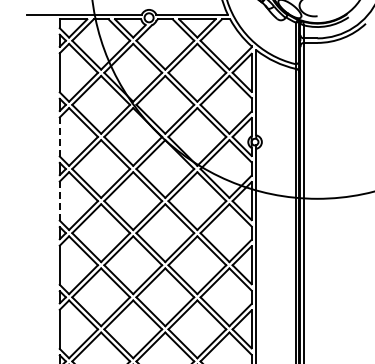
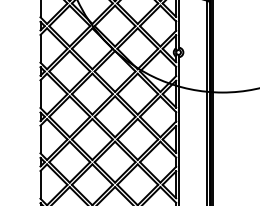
line: (59, 136) -> (40, 48), dashed -> solid
line: (59, 201) -> (40, 94), dashed -> solid

